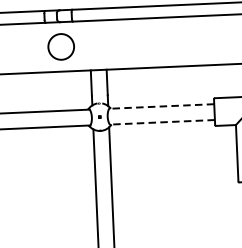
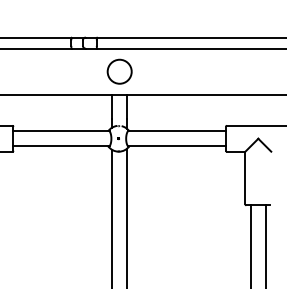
circle: (61, 46) -> (119, 71), moved
line: (161, 106) -> (176, 131), dashed -> solid
line: (161, 122) -> (176, 146), dashed -> solid

